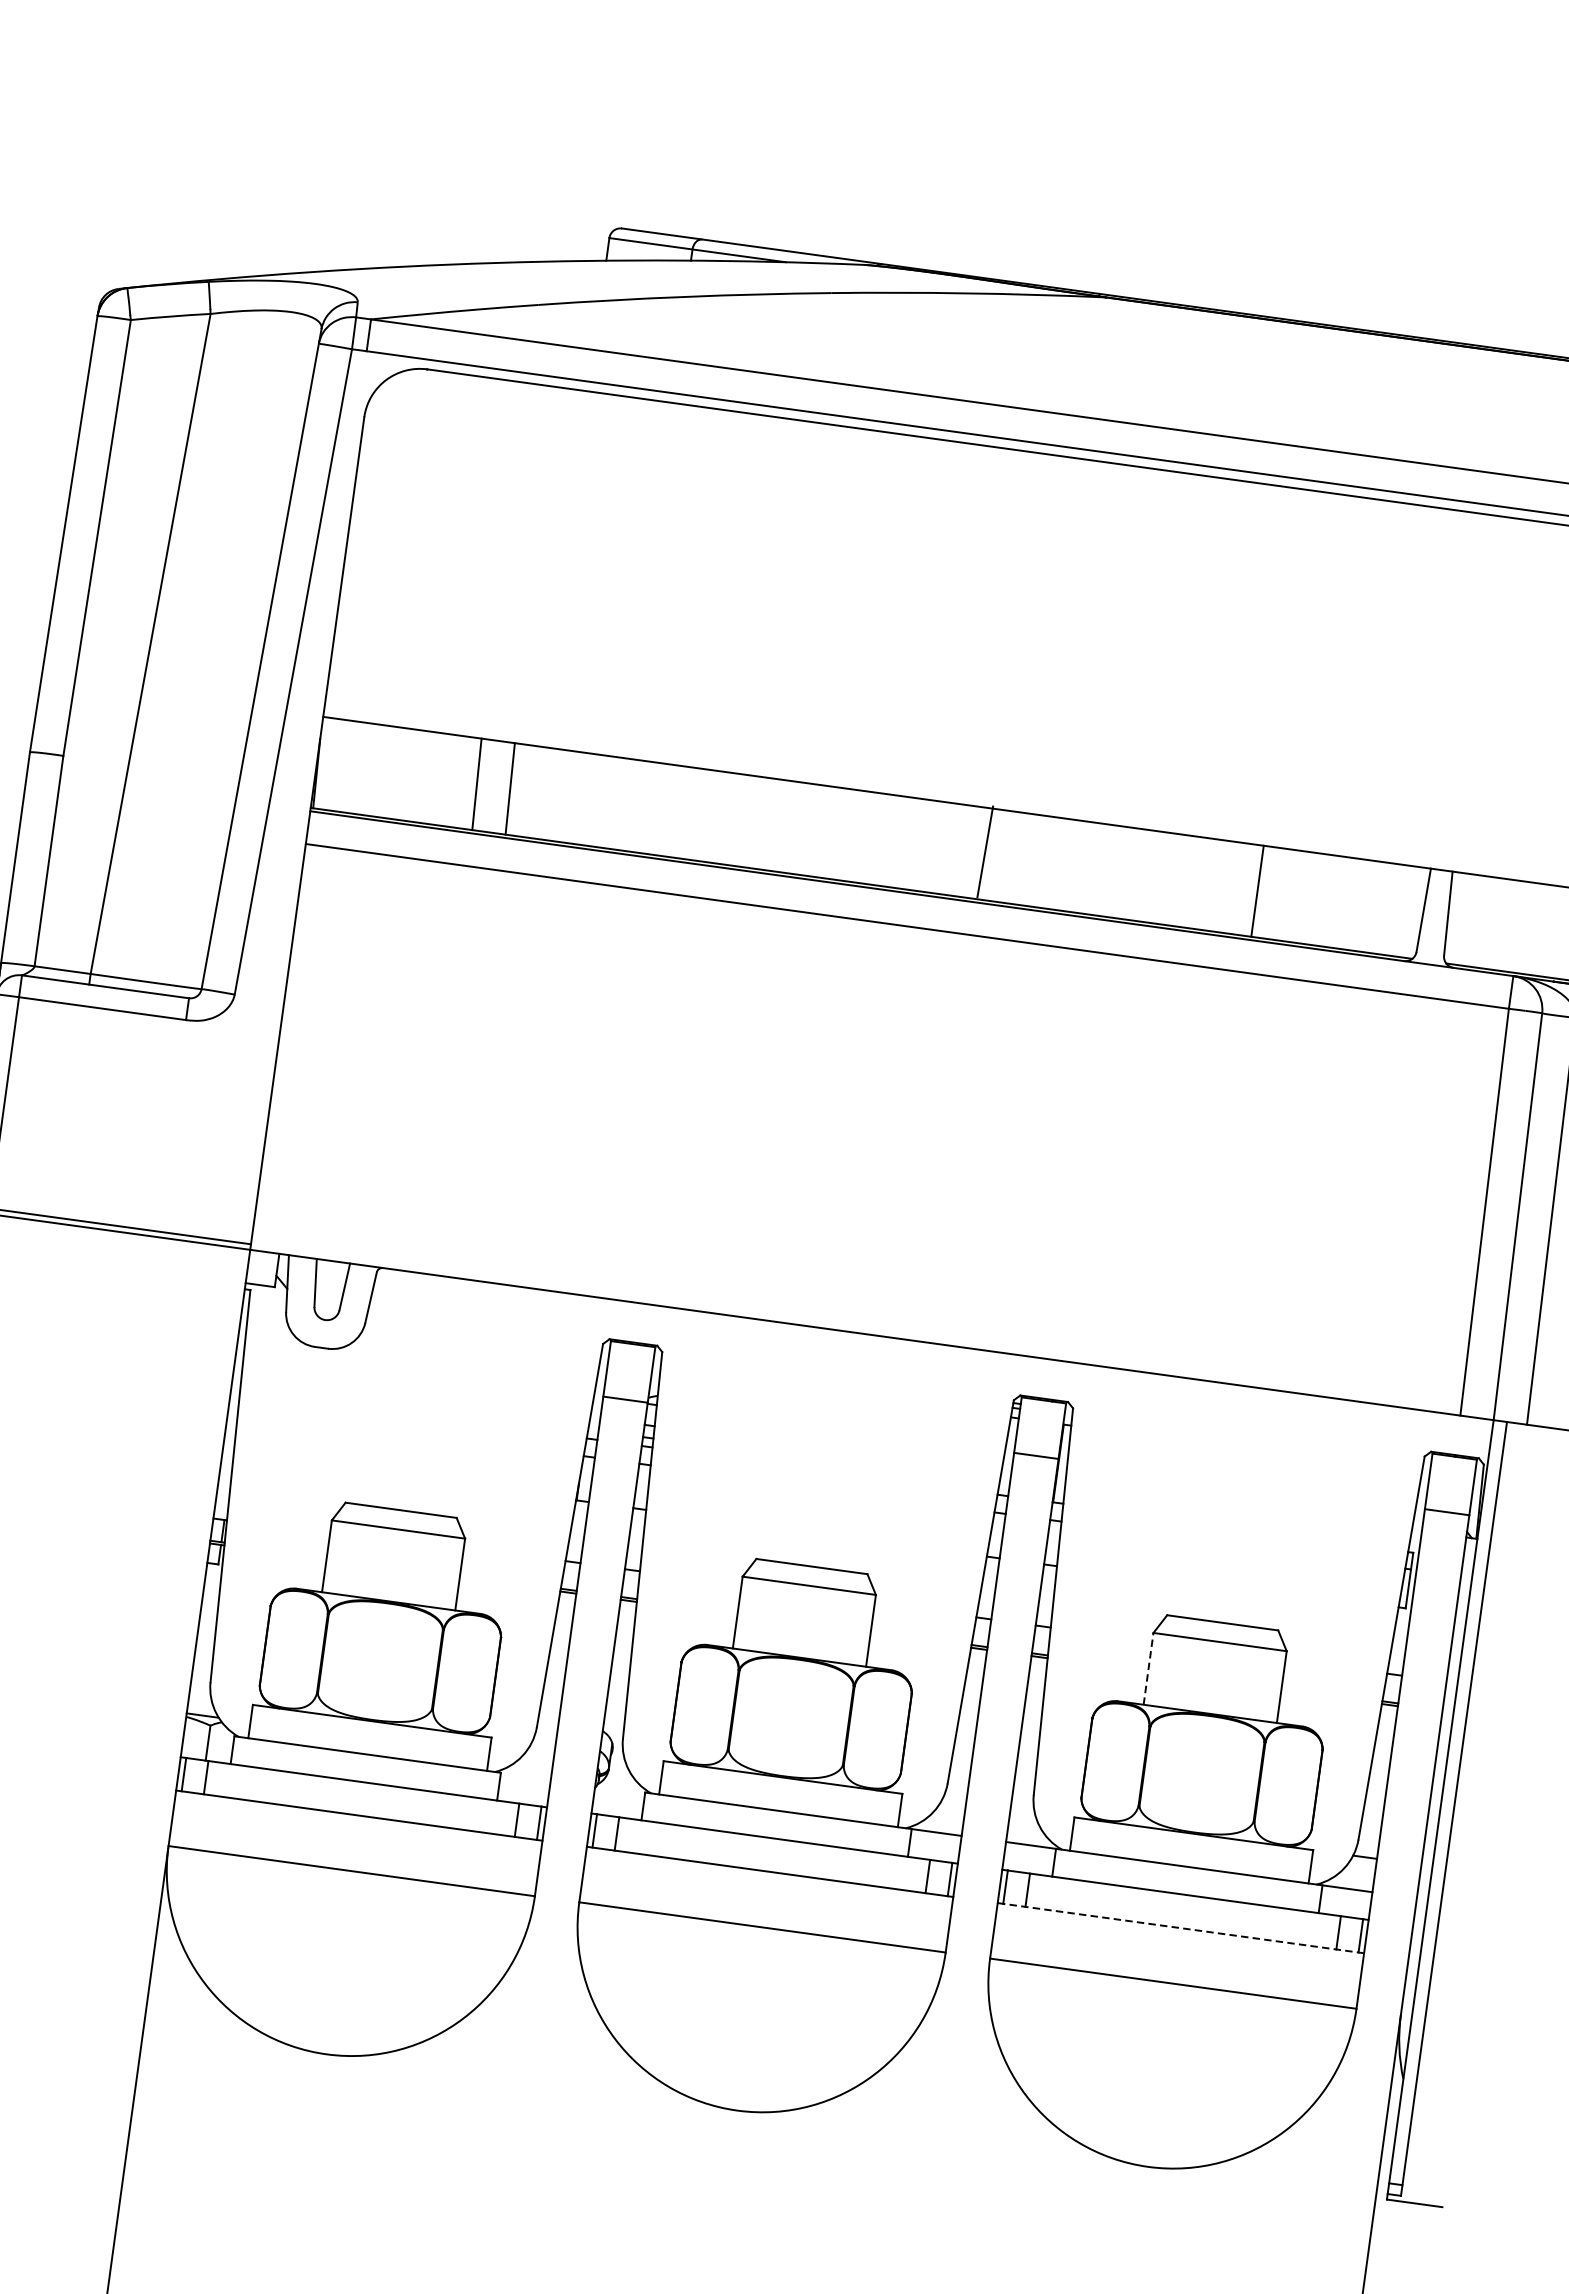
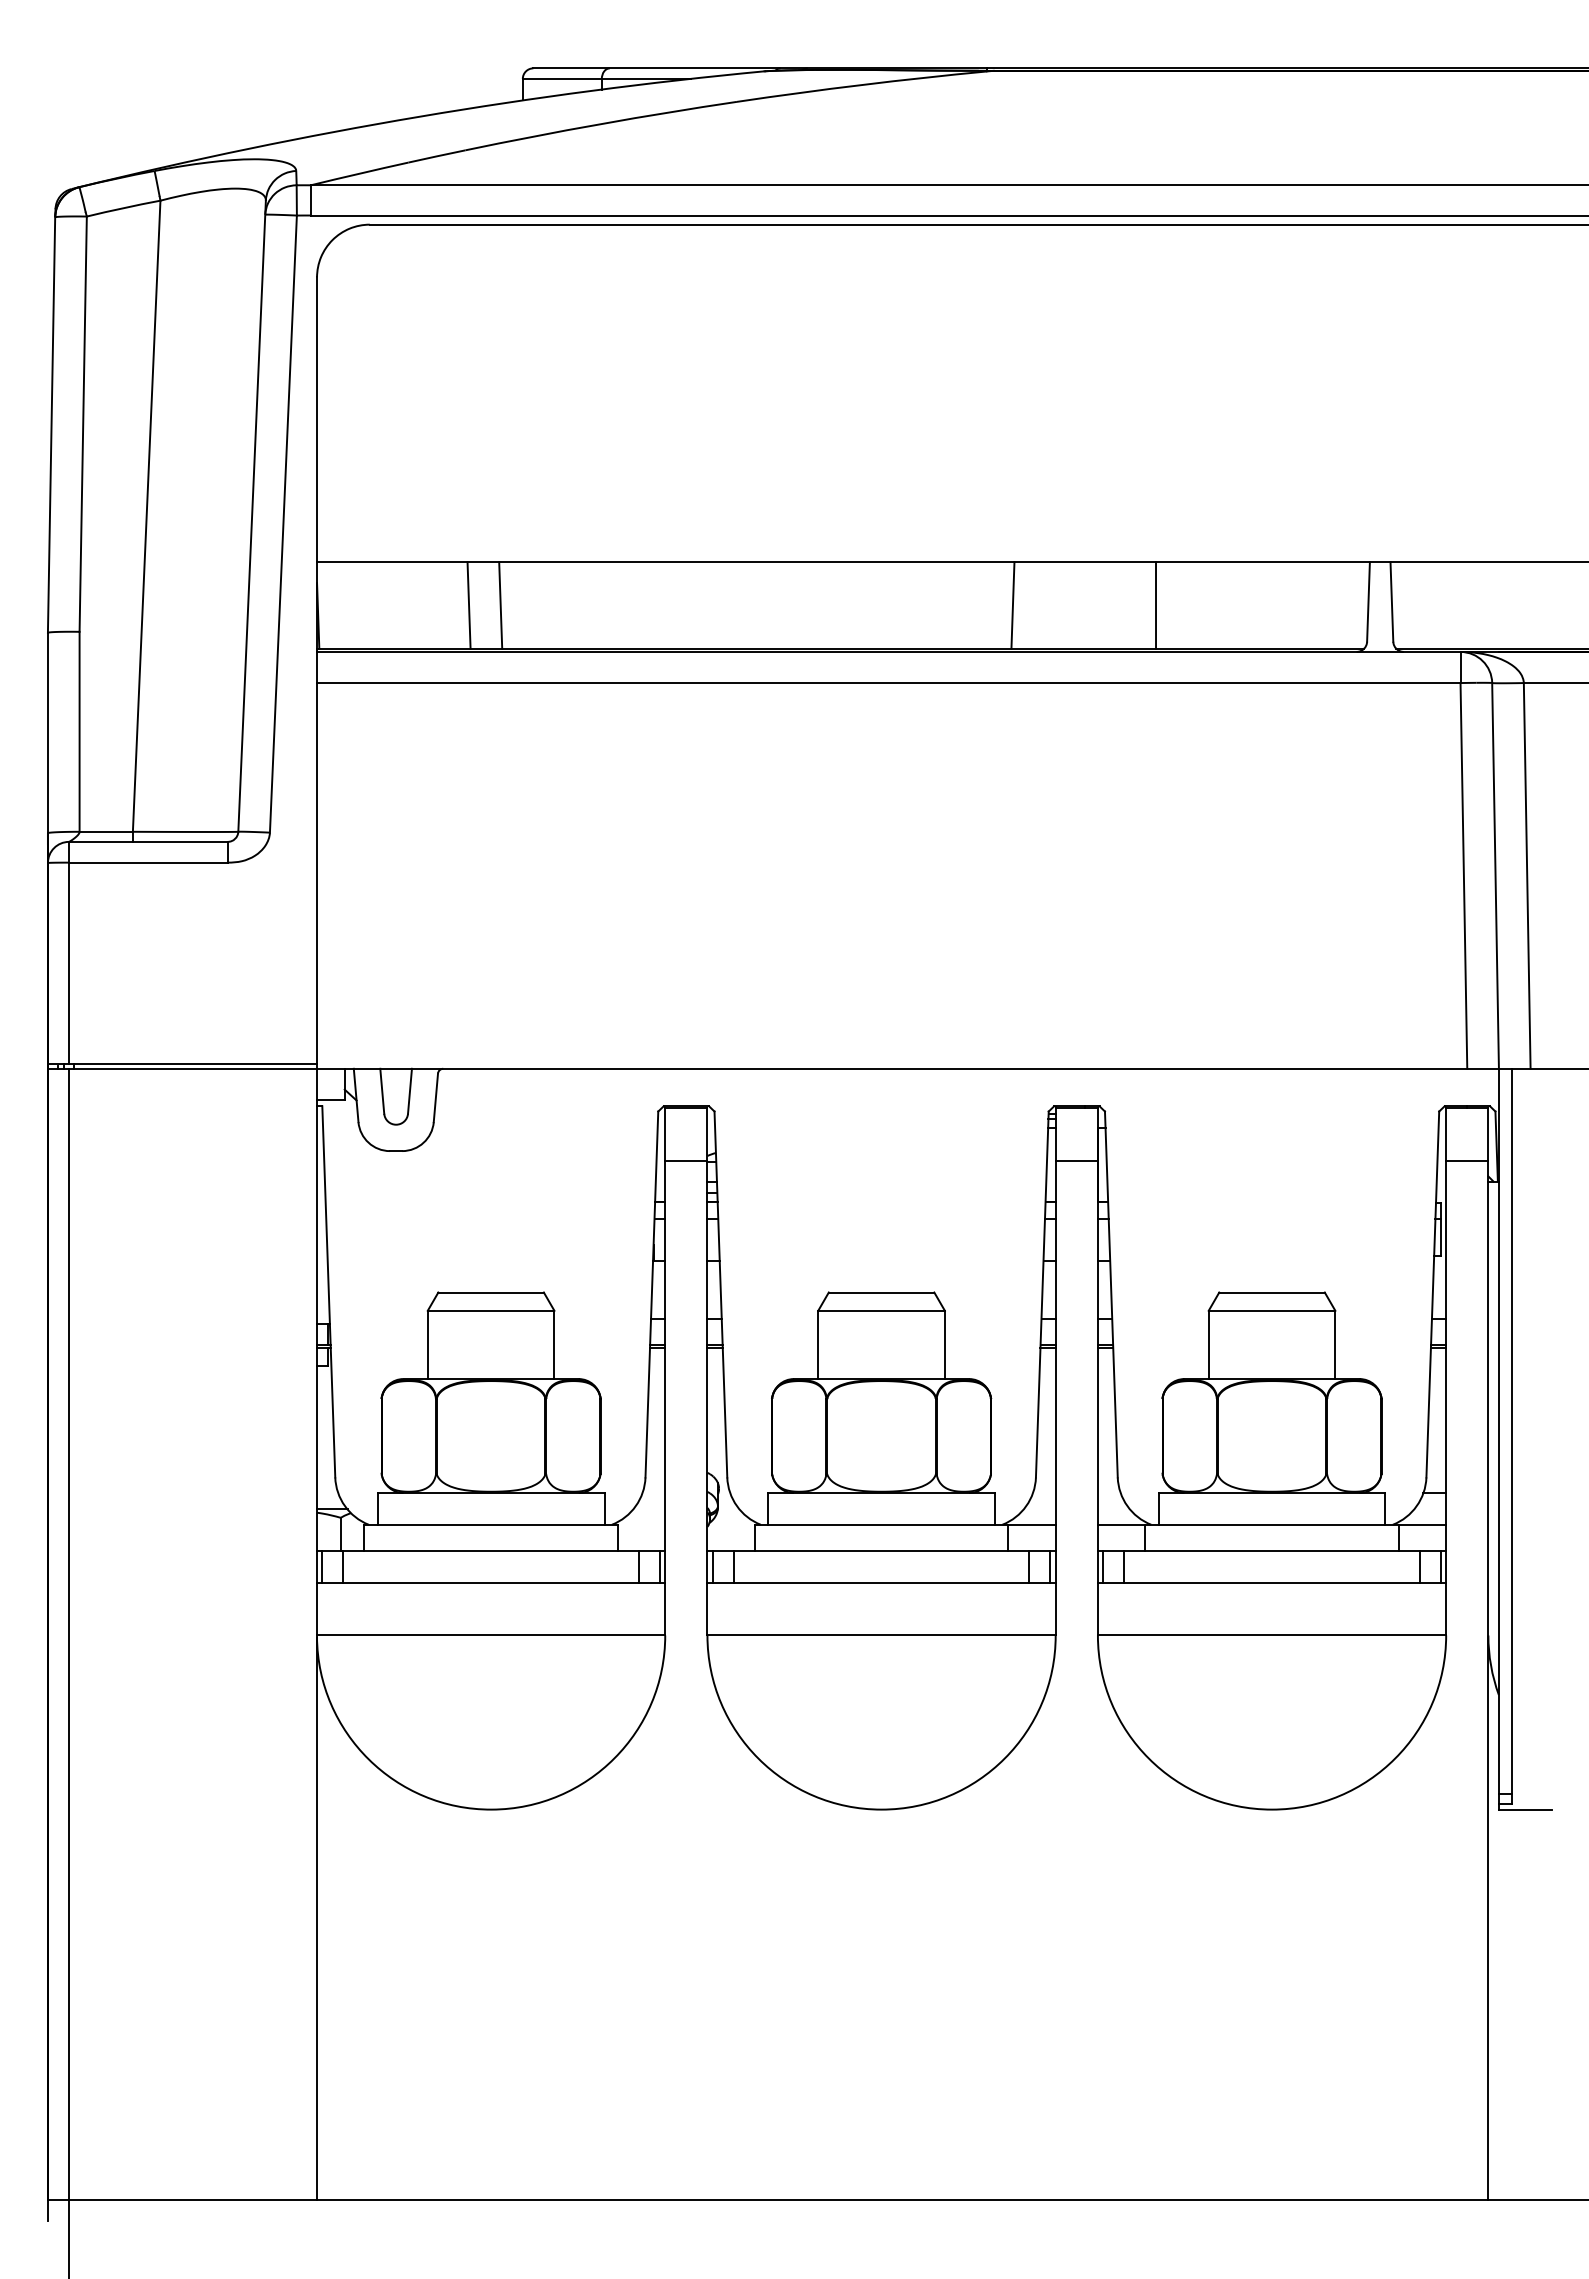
line: (984, 851) -> (1012, 605), moved
line: (1258, 891) -> (1156, 605), moved
line: (1148, 1668) -> (1208, 1344), dashed -> solid
line: (1180, 1927) -> (1271, 1582), dashed -> solid

